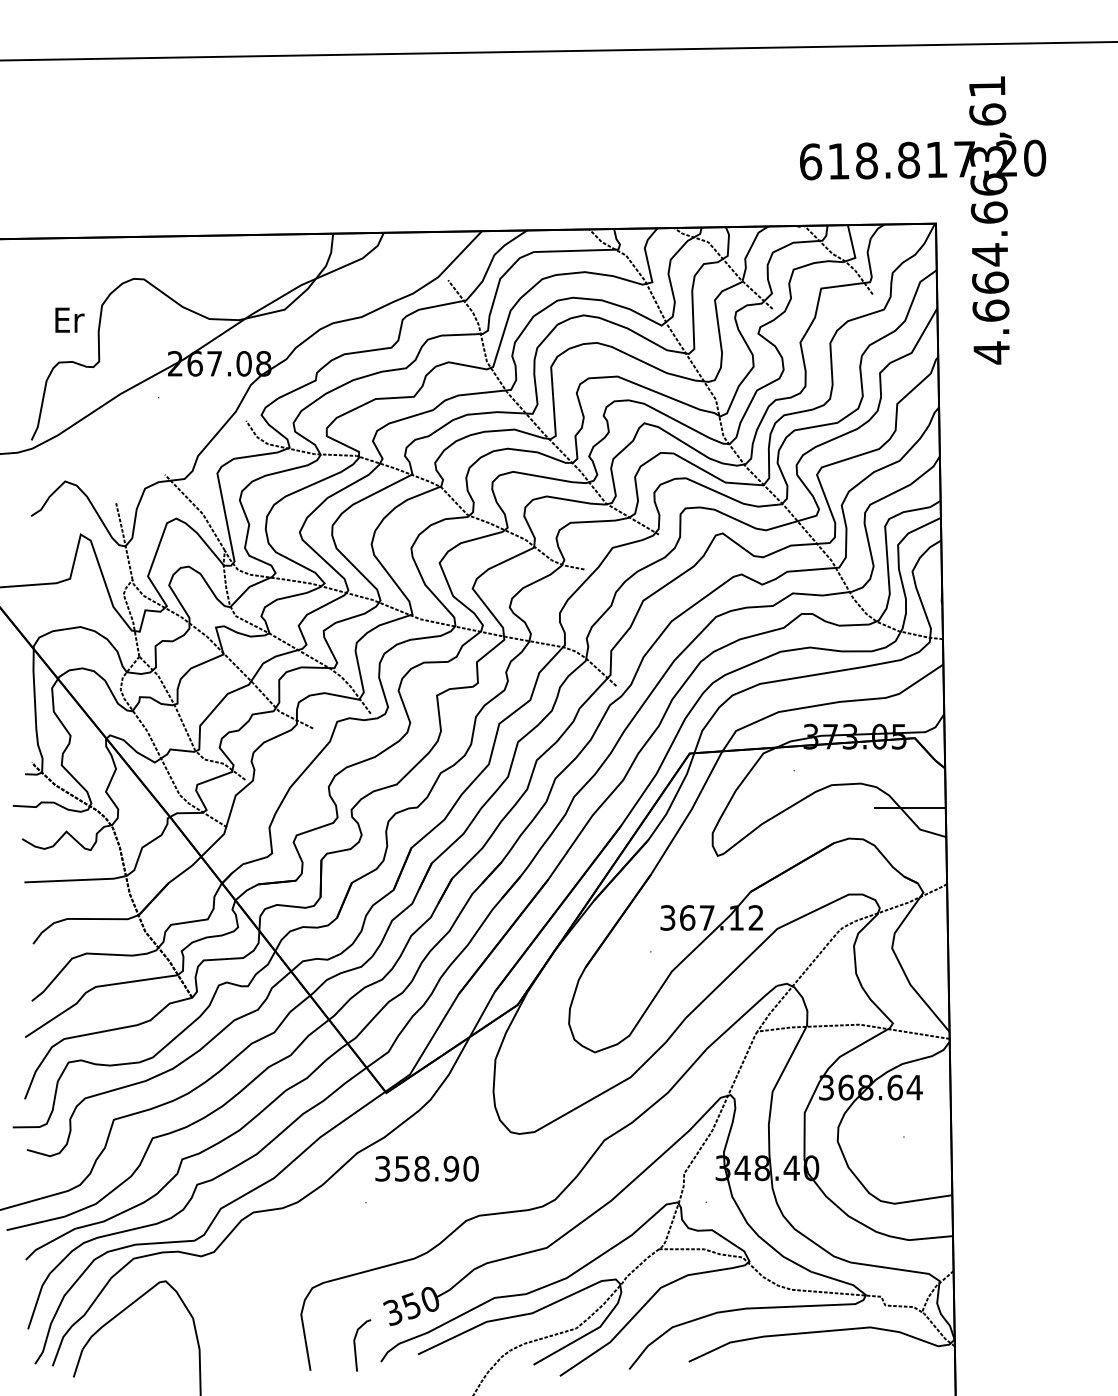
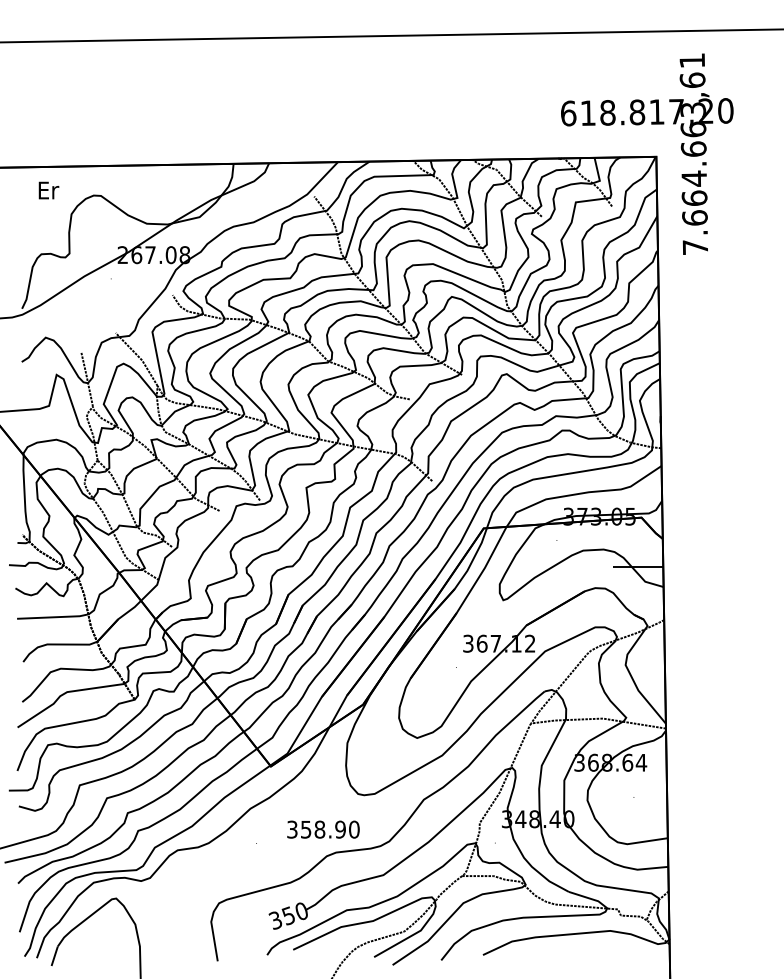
text: (69, 320) -> (48, 190), moved
text: (990, 352) -> (694, 247), 4.664.663,61 -> 7.664.663,61
text: (427, 1168) -> (323, 829), moved
line: (355, 1345) -> (249, 943), removed

